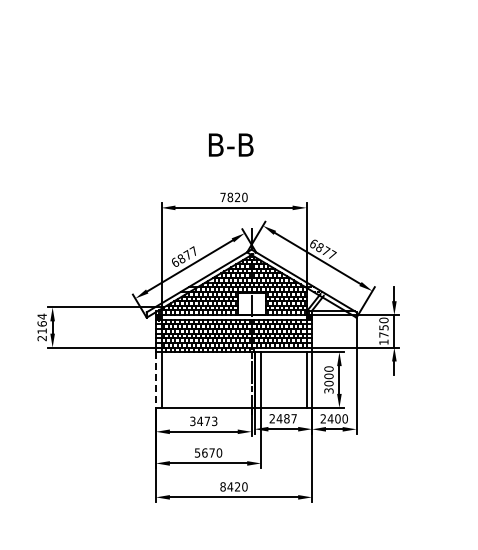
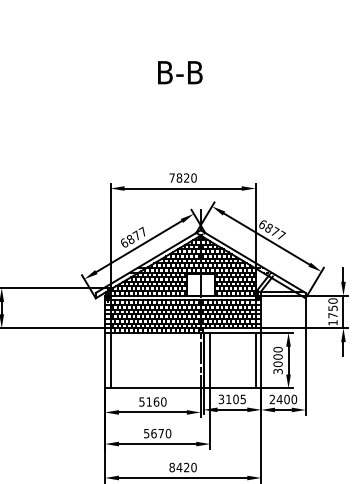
text: (231, 144) -> (180, 72), moved
line: (155, 380) -> (104, 361), dashed -> solid
text: (282, 418) -> (231, 399), 2487 -> 3105
text: (203, 421) -> (152, 402), 3473 -> 5160

